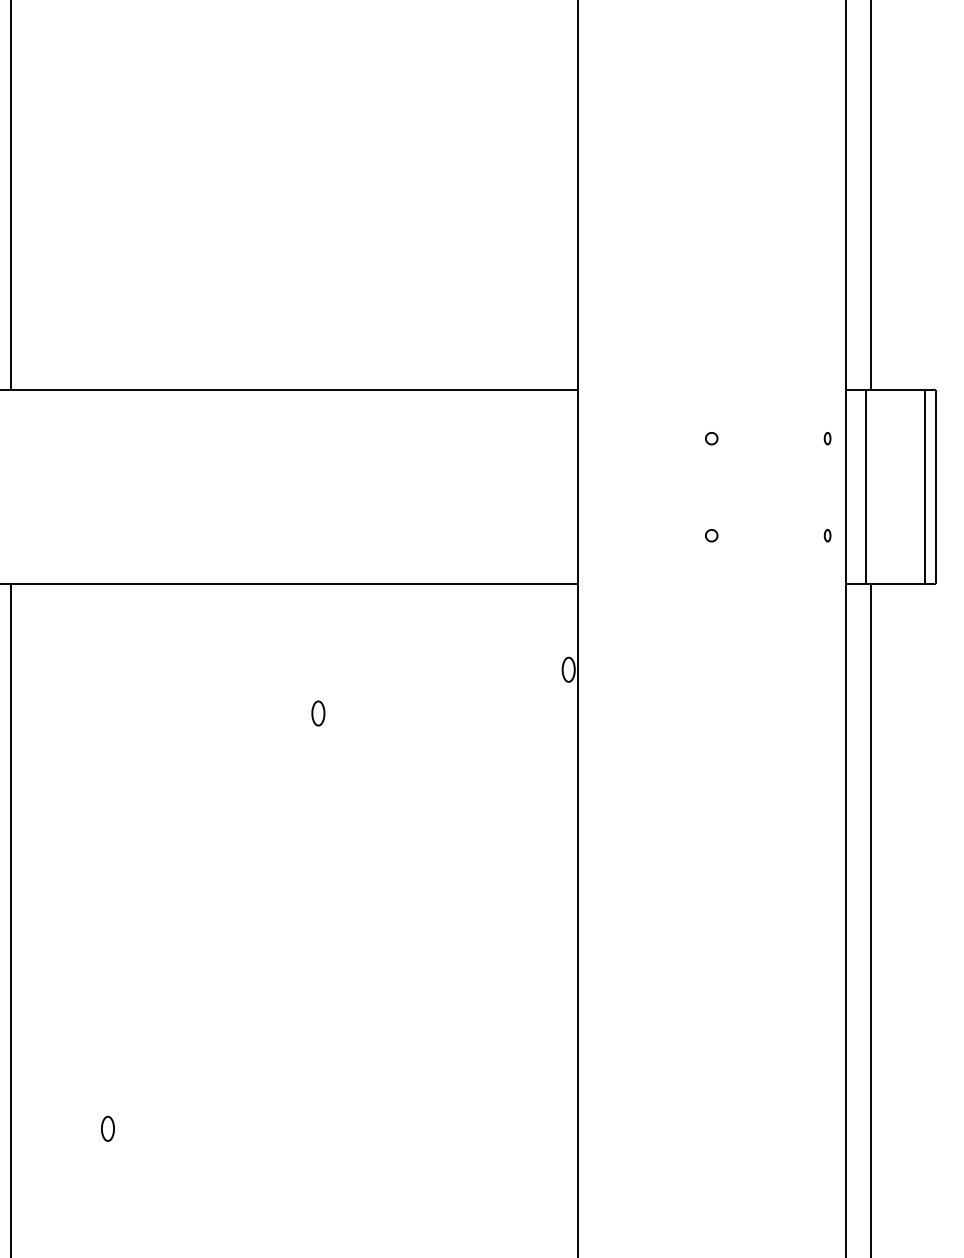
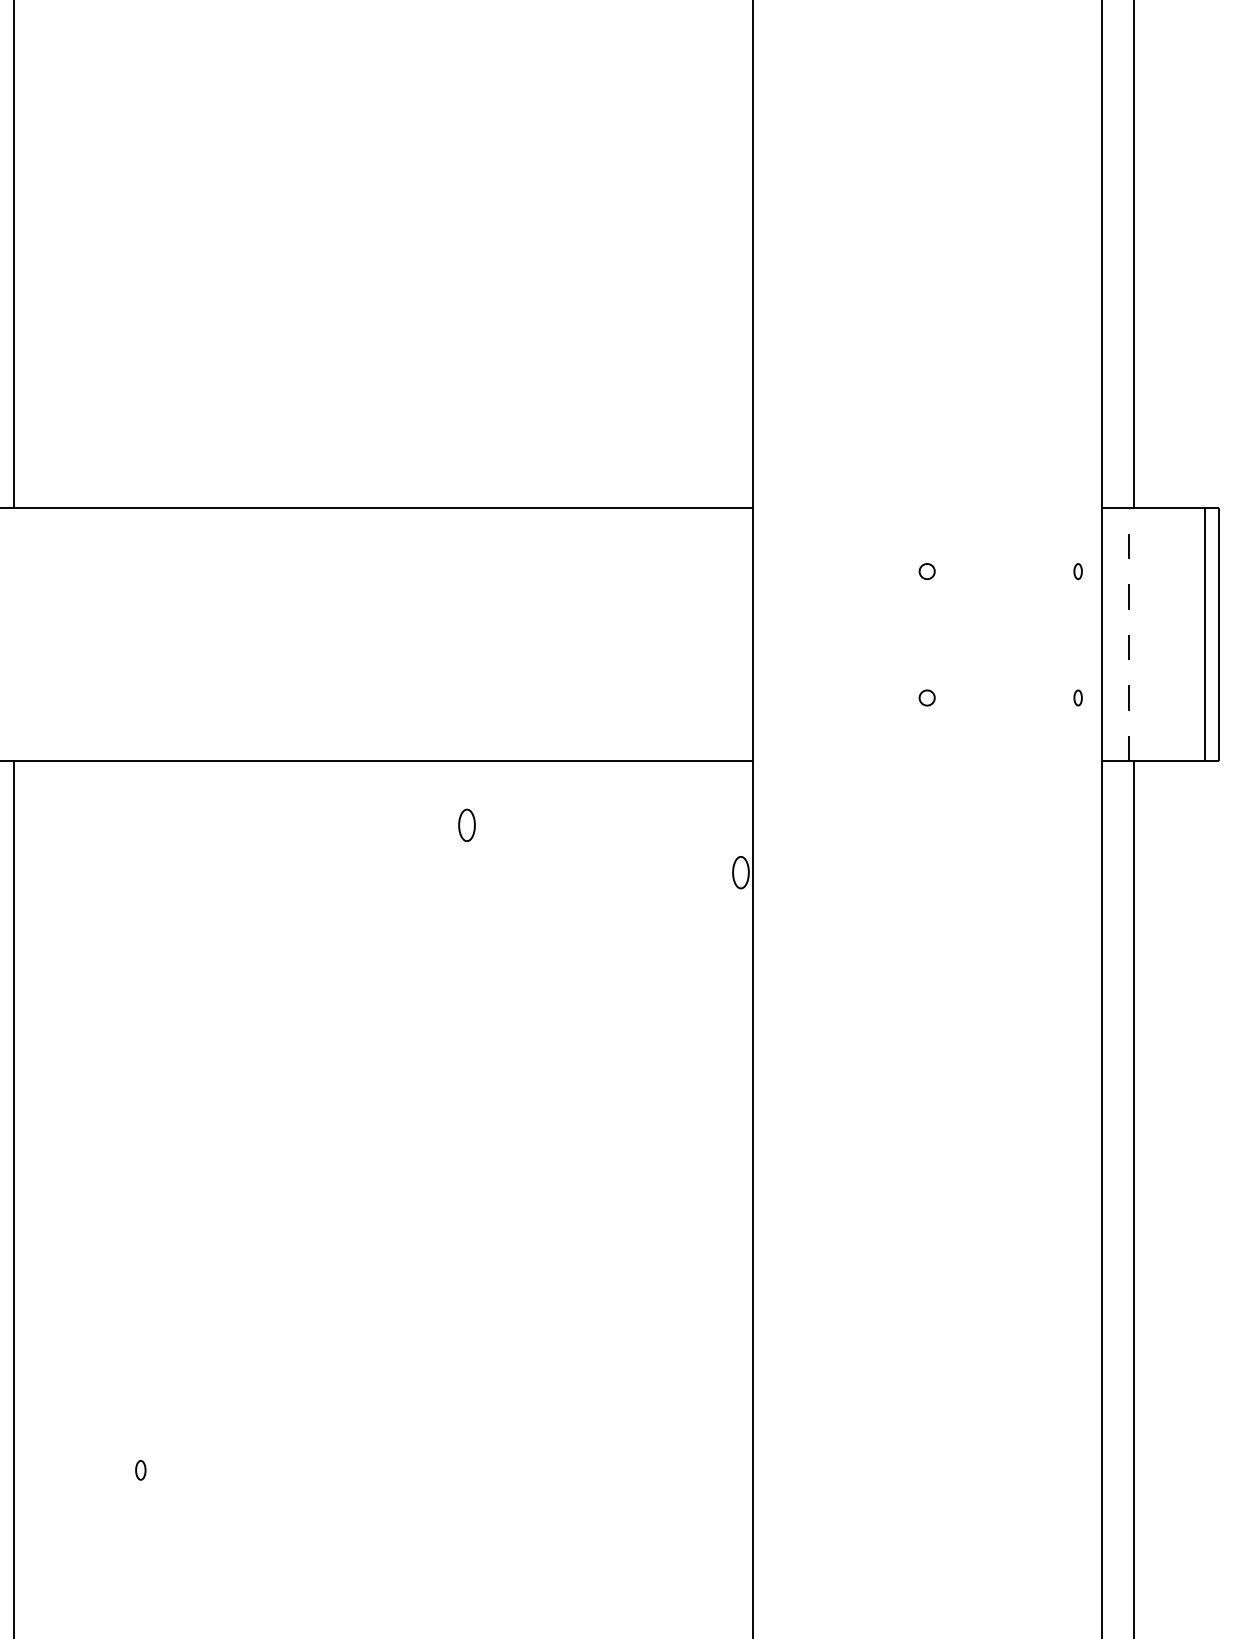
line: (866, 486) -> (1128, 633), solid -> dashed
part: (318, 713) -> (467, 825), moved
part: (107, 1128) -> (140, 1470), size x0.6

